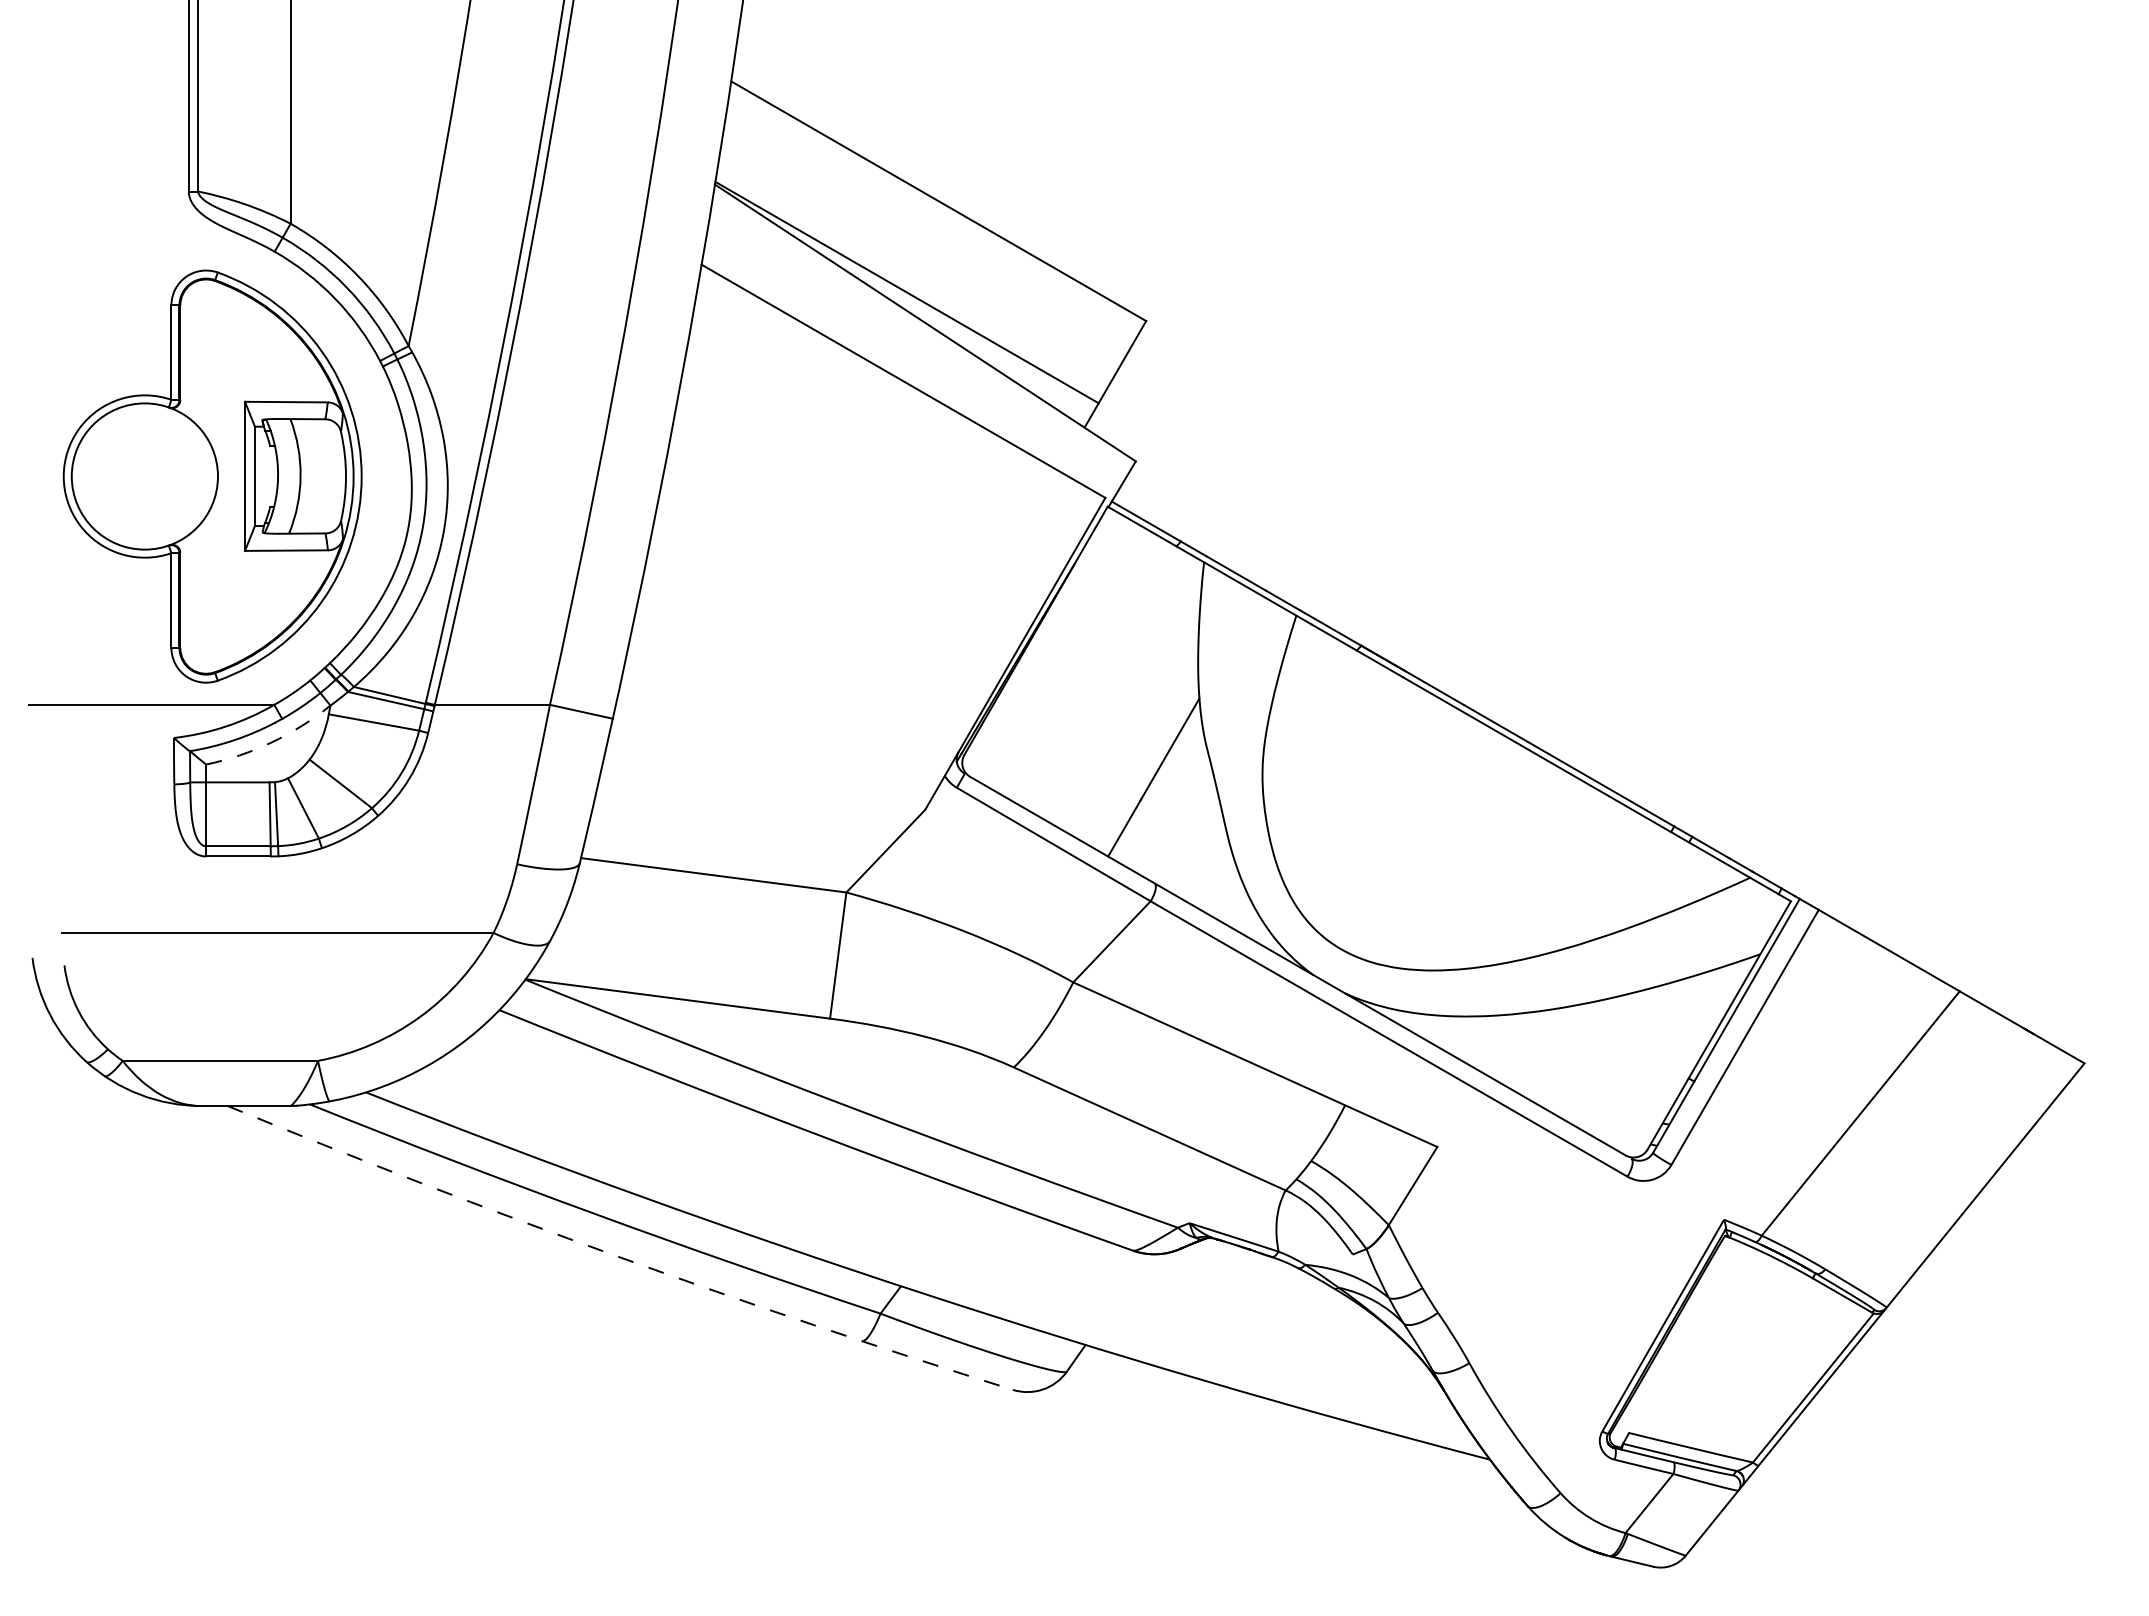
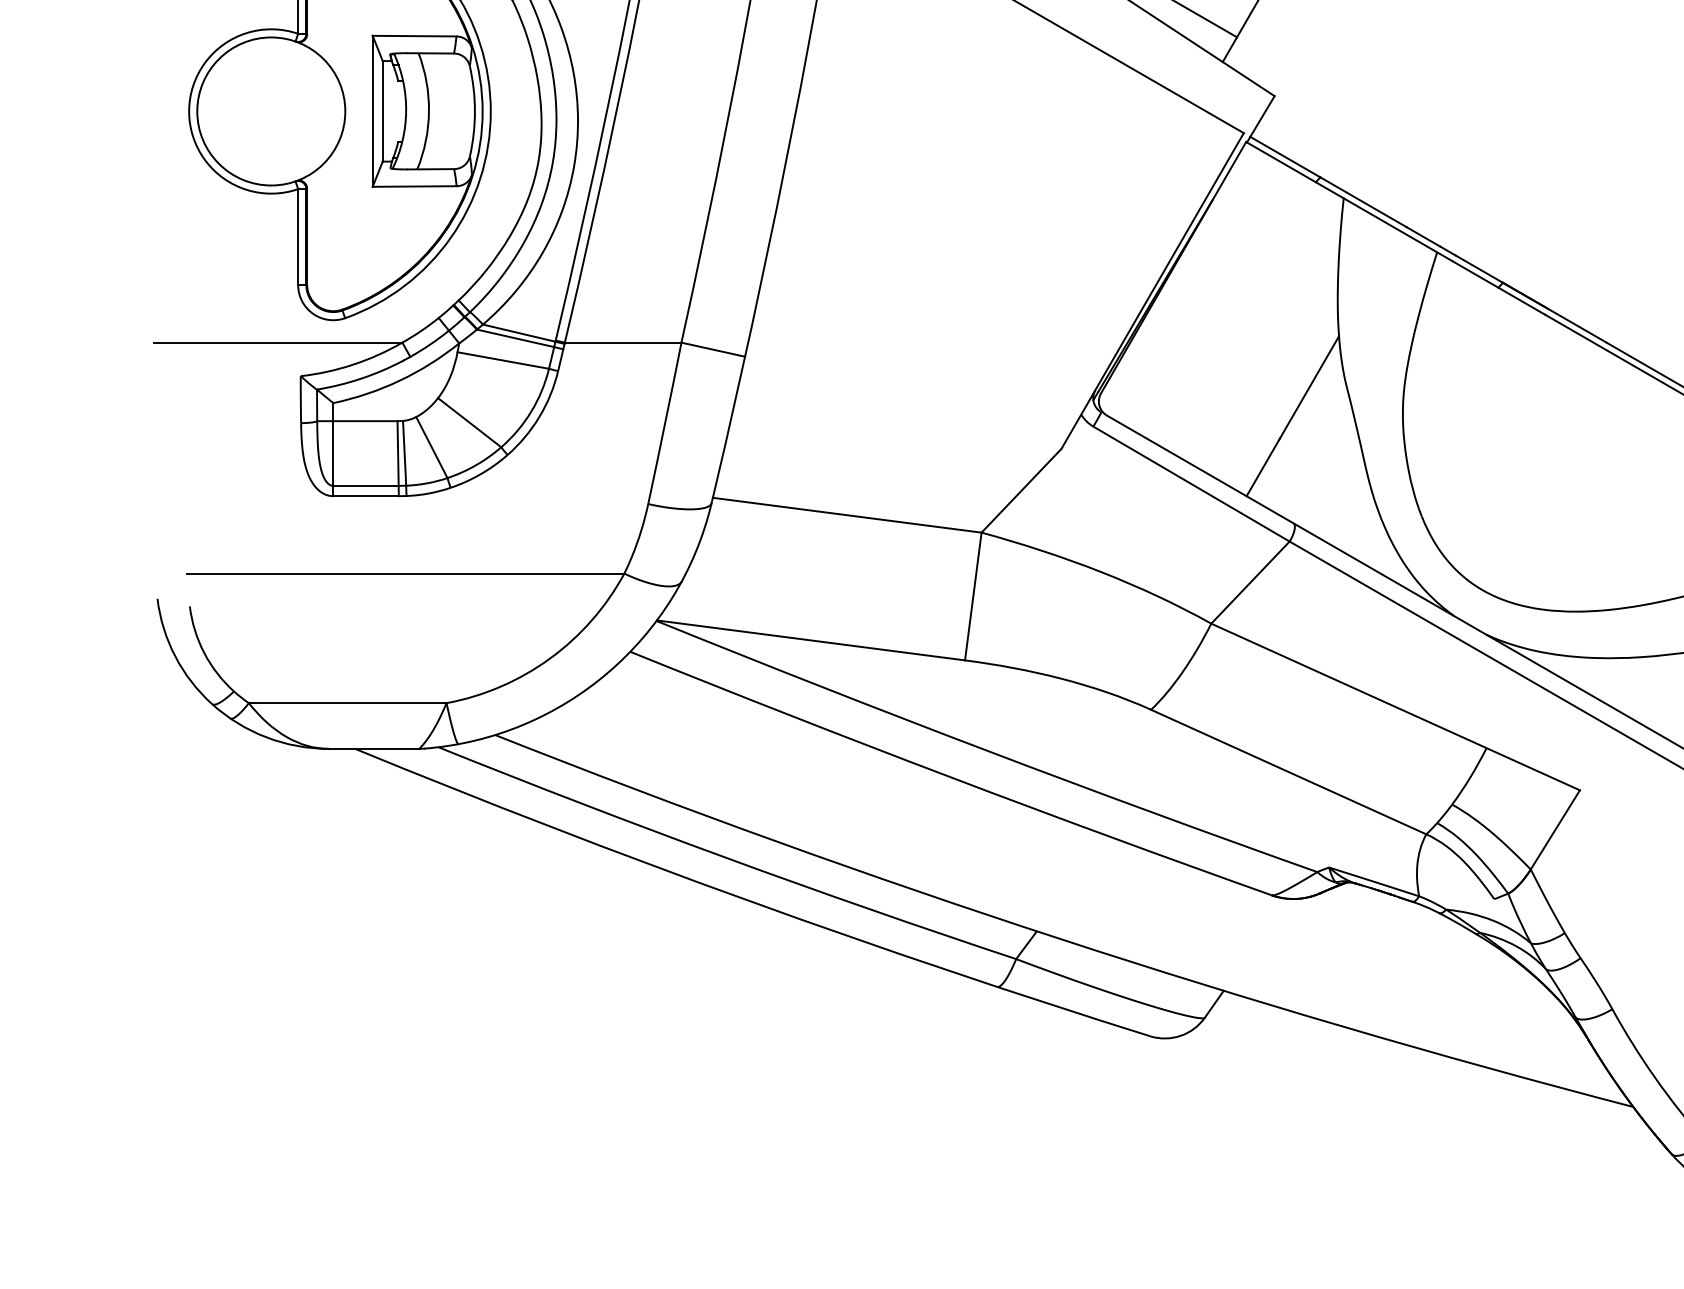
arc: (271, 742) -> (399, 380), dashed -> solid
arc: (617, 1256) -> (749, 901), dashed -> solid

